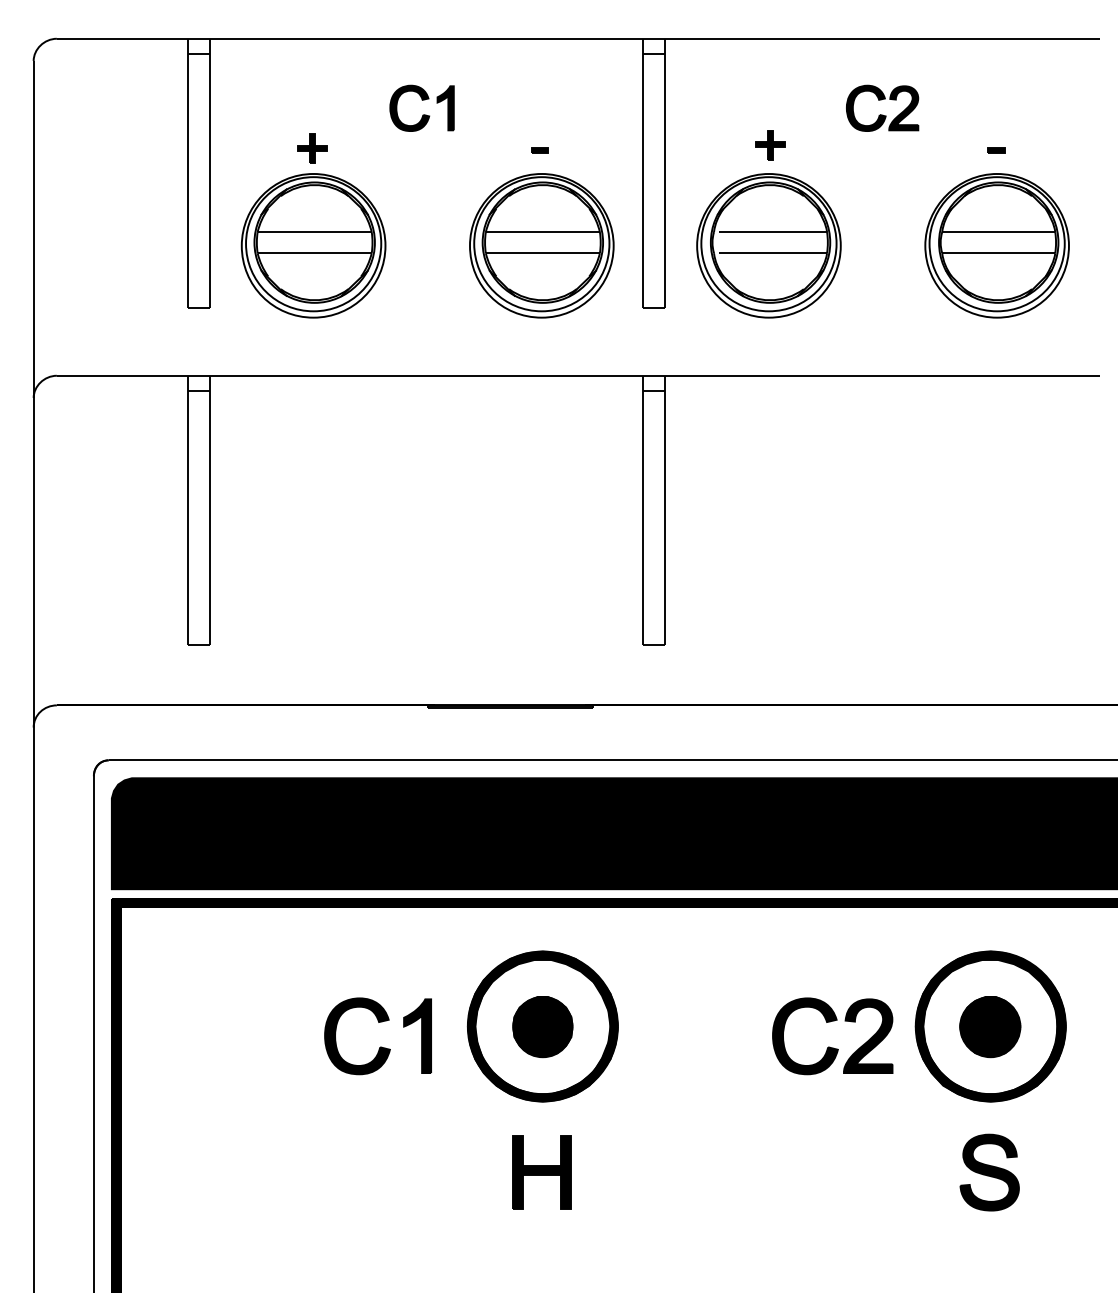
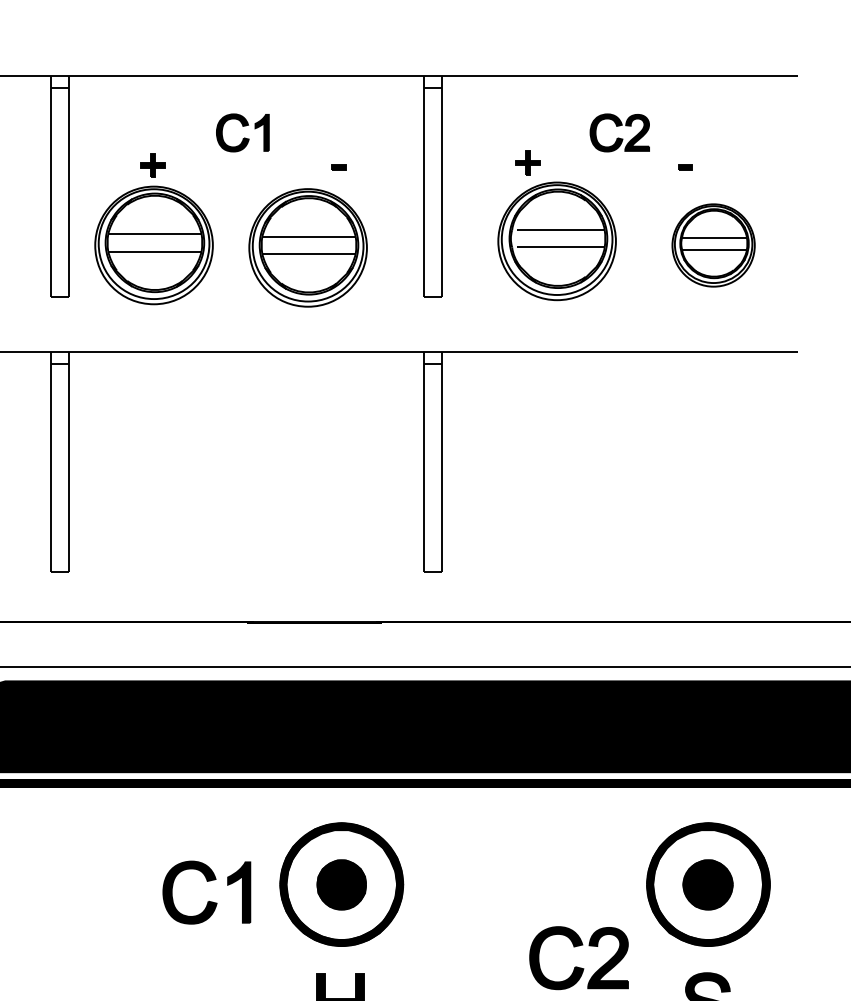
part: (996, 150) -> (685, 167), moved
part: (541, 245) -> (307, 247), moved
part: (768, 245) -> (556, 241), moved
part: (996, 245) -> (713, 245), size x0.7
part: (829, 1046) -> (576, 966), moved

